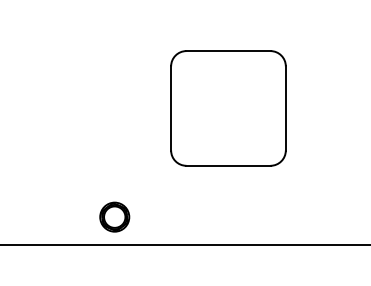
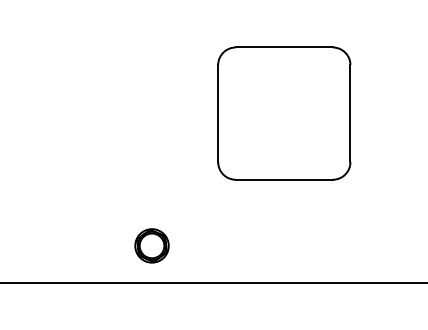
part: (228, 108) -> (284, 113), moved
part: (114, 216) -> (151, 245), moved

